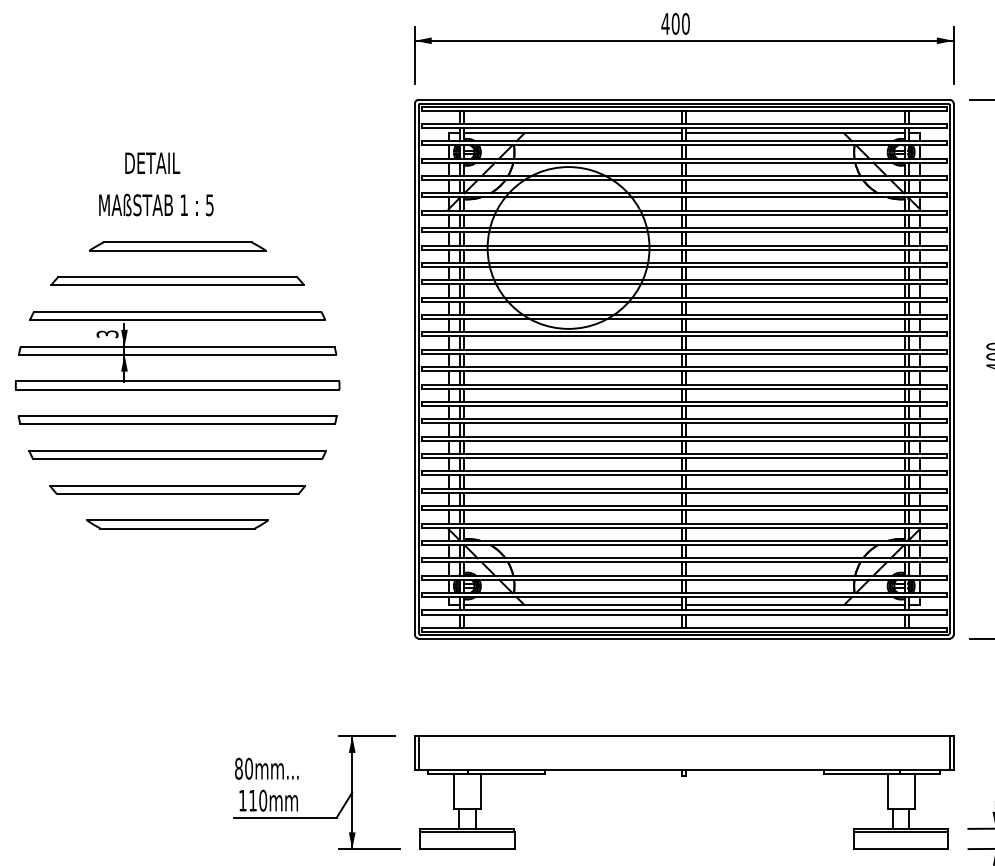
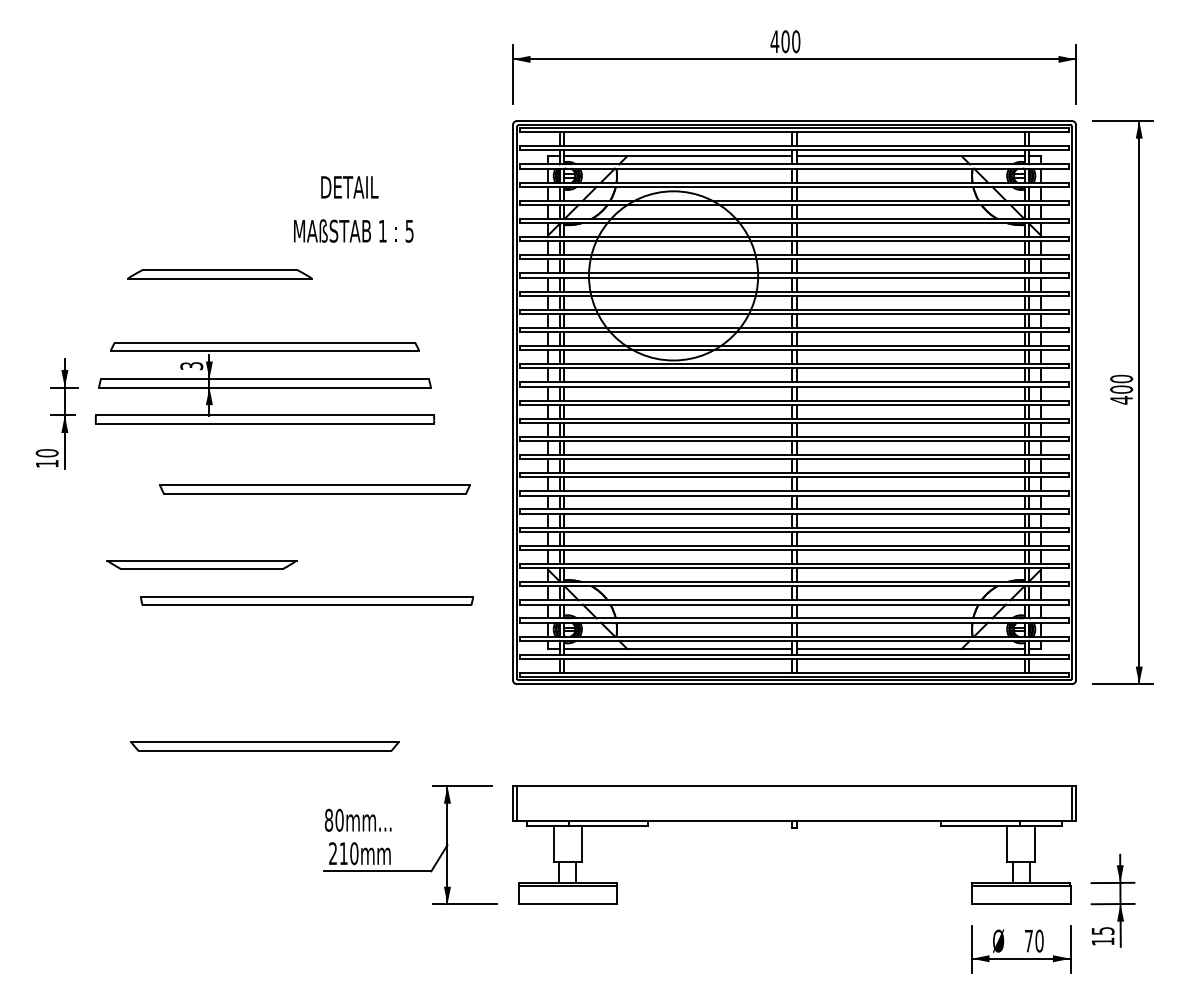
text: (156, 184) -> (353, 209), moved
part: (177, 246) -> (219, 274), moved
part: (177, 281) -> (264, 310), removed
part: (177, 419) -> (306, 600), moved
part: (177, 455) -> (314, 489), moved
part: (177, 489) -> (264, 746), moved
part: (177, 524) -> (201, 564), moved
text: (242, 800) -> (332, 853), 110mm -> 210mm

